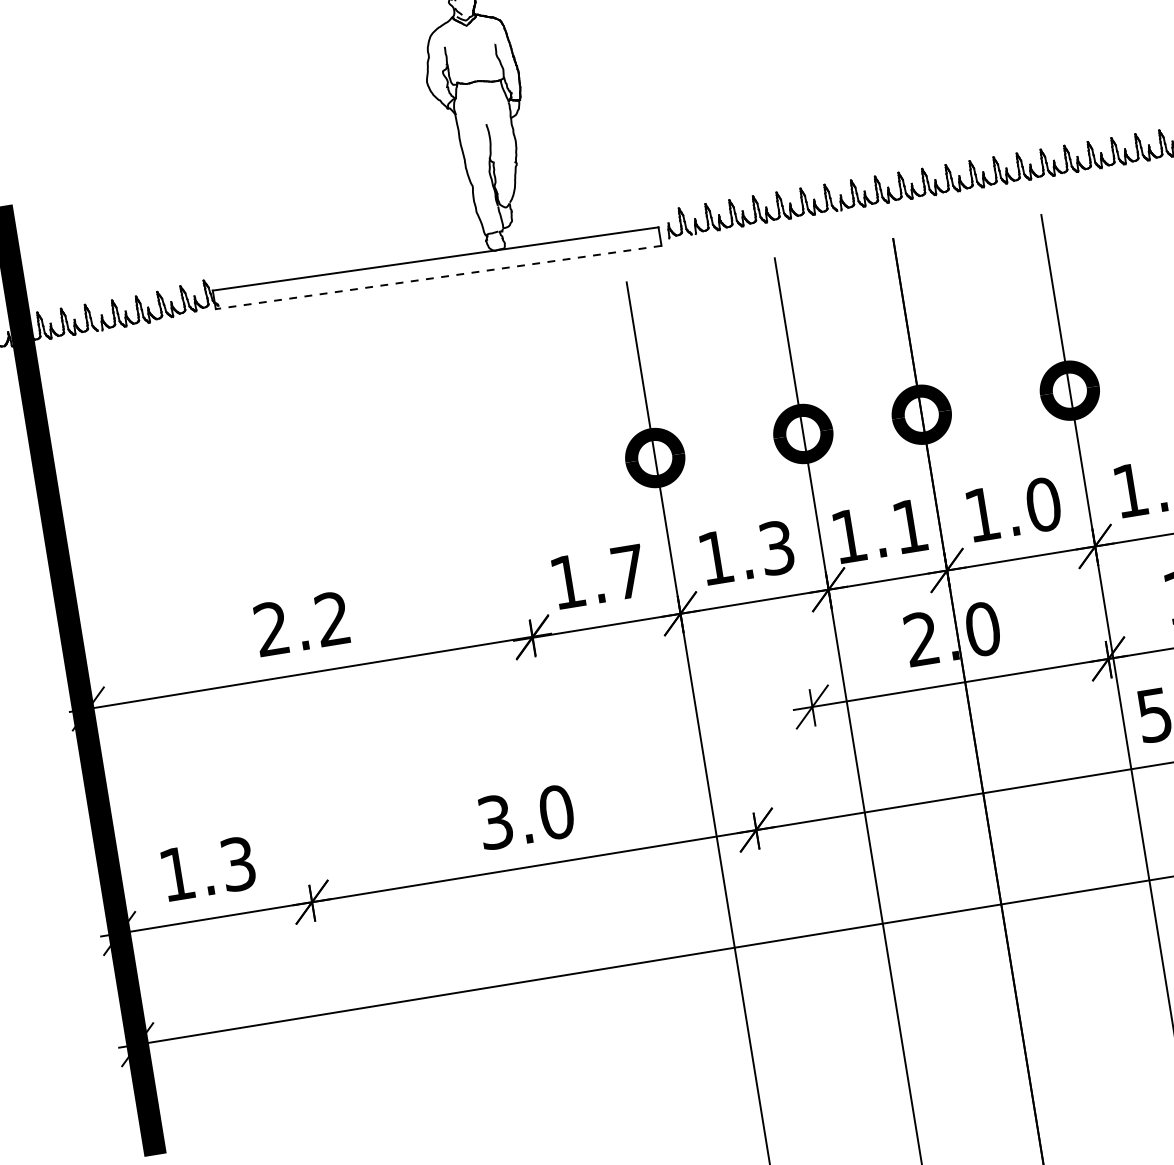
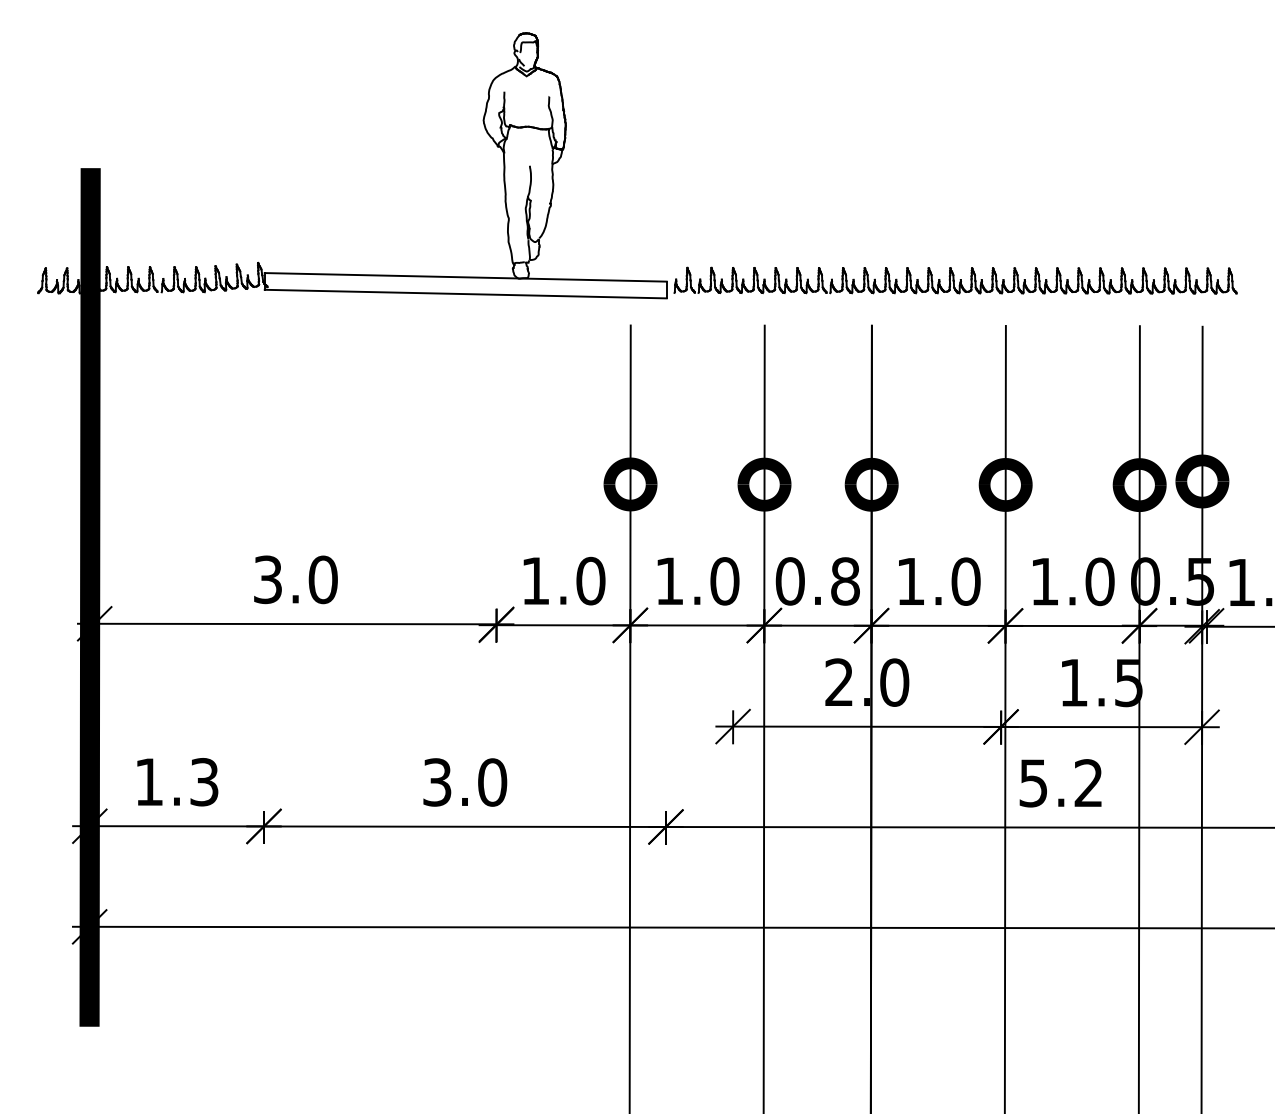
line: (438, 277) -> (465, 294), dashed -> solid
text: (879, 531) -> (817, 581), 1.1 -> 0.8
text: (776, 548) -> (724, 581), 1.3 -> 1.0
text: (628, 571) -> (590, 580), 1.7 -> 1.0
text: (302, 623) -> (295, 579), 2.2 -> 3.0

